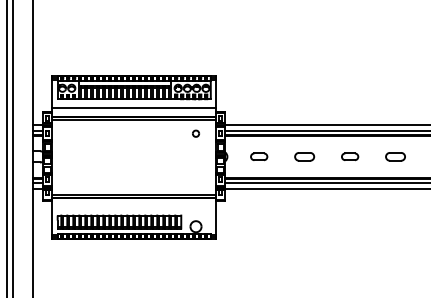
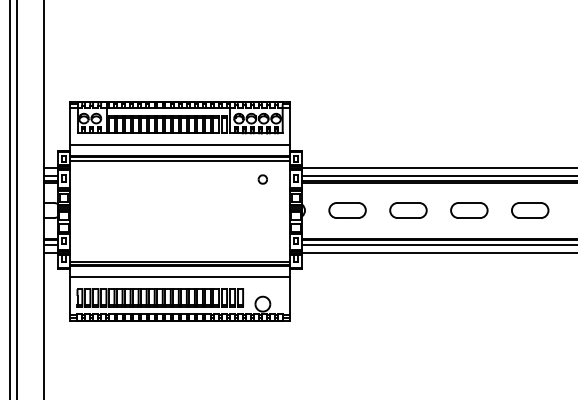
part: (259, 156) -> (347, 210), size x1.67
part: (304, 156) -> (408, 210), size x1.43
part: (350, 156) -> (469, 210), size x1.67
part: (395, 156) -> (530, 210), size x1.43
line: (133, 206) -> (179, 277), added

